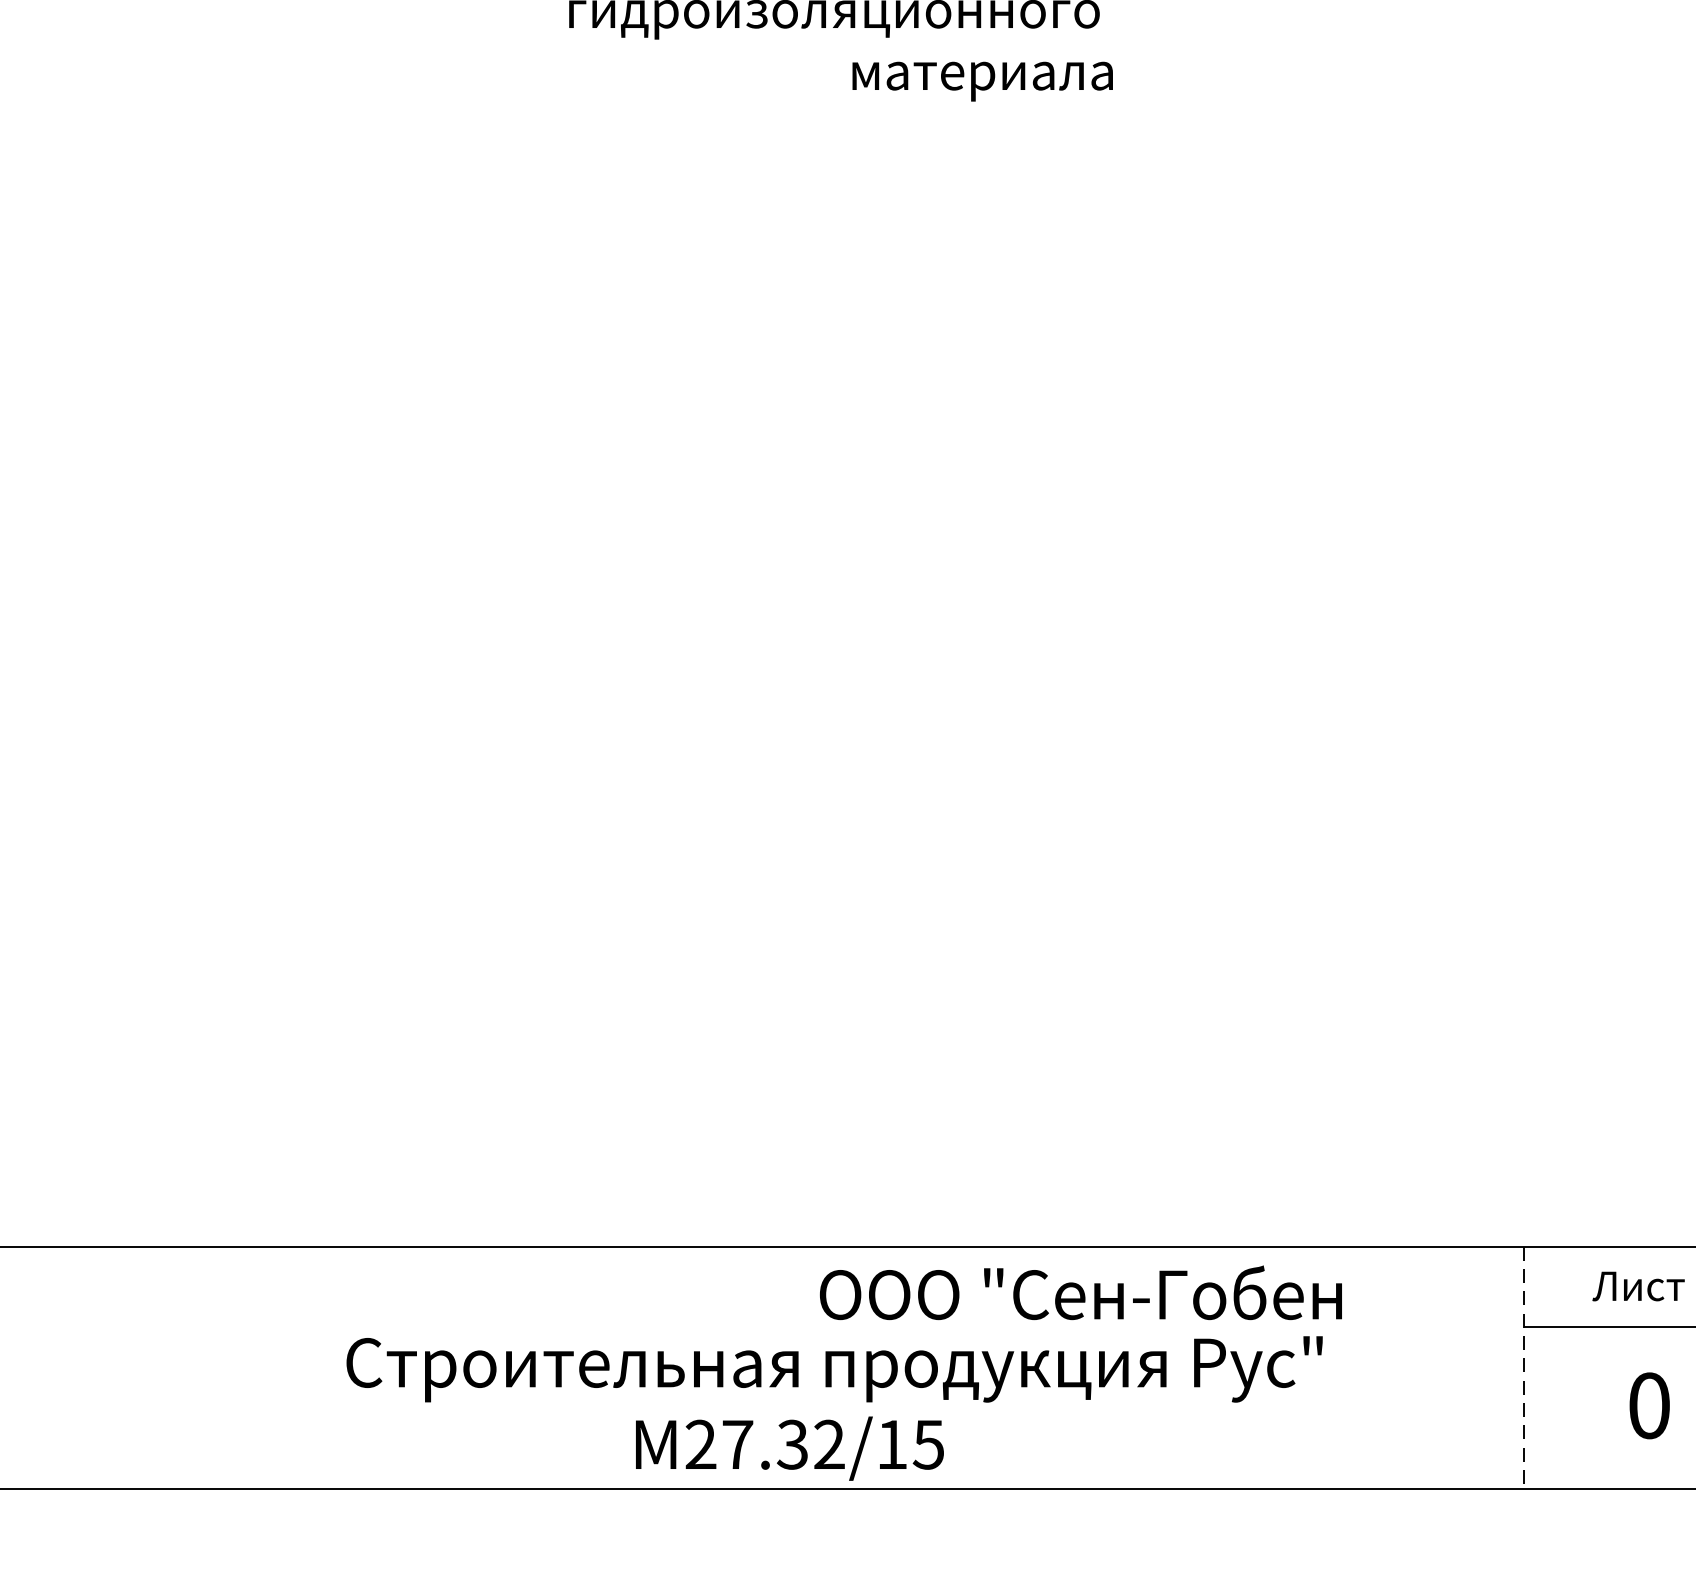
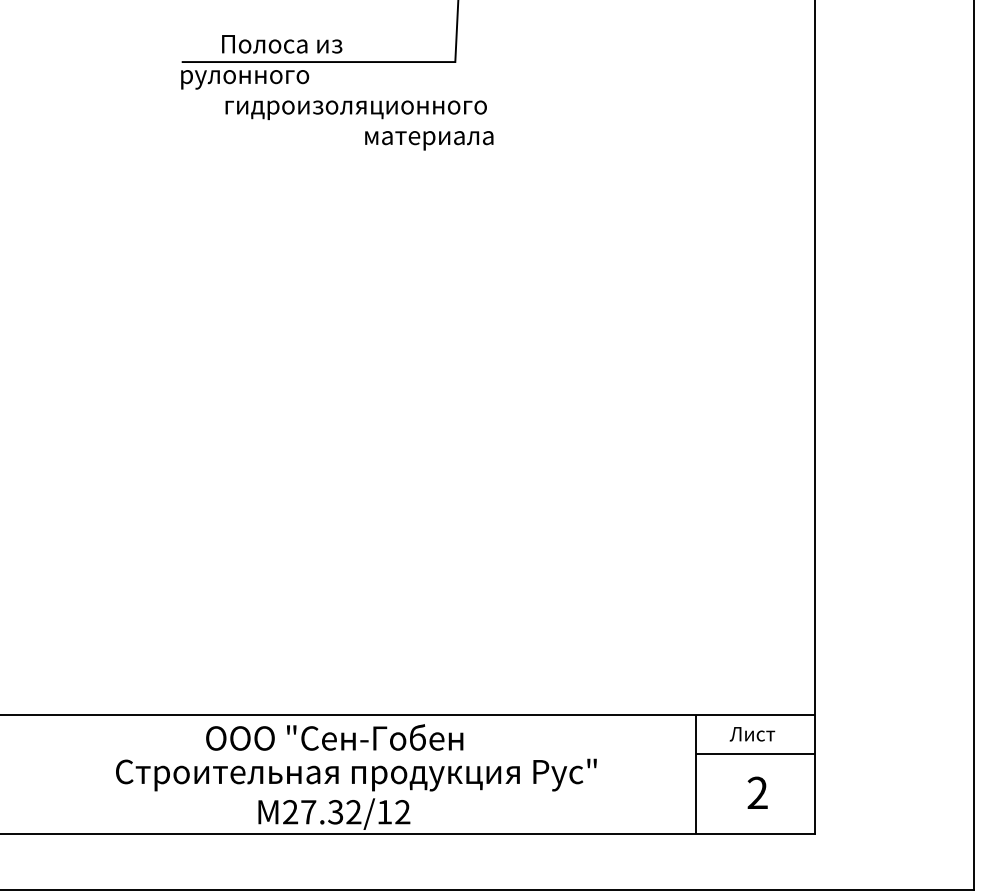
text: (1080, 1293) -> (334, 737), moved
line: (1523, 1368) -> (695, 774), dashed -> solid
text: (1648, 1404) -> (757, 792), 0 -> 2
text: (928, 1445) -> (402, 812), 27.32/15 -> 27.32/12

